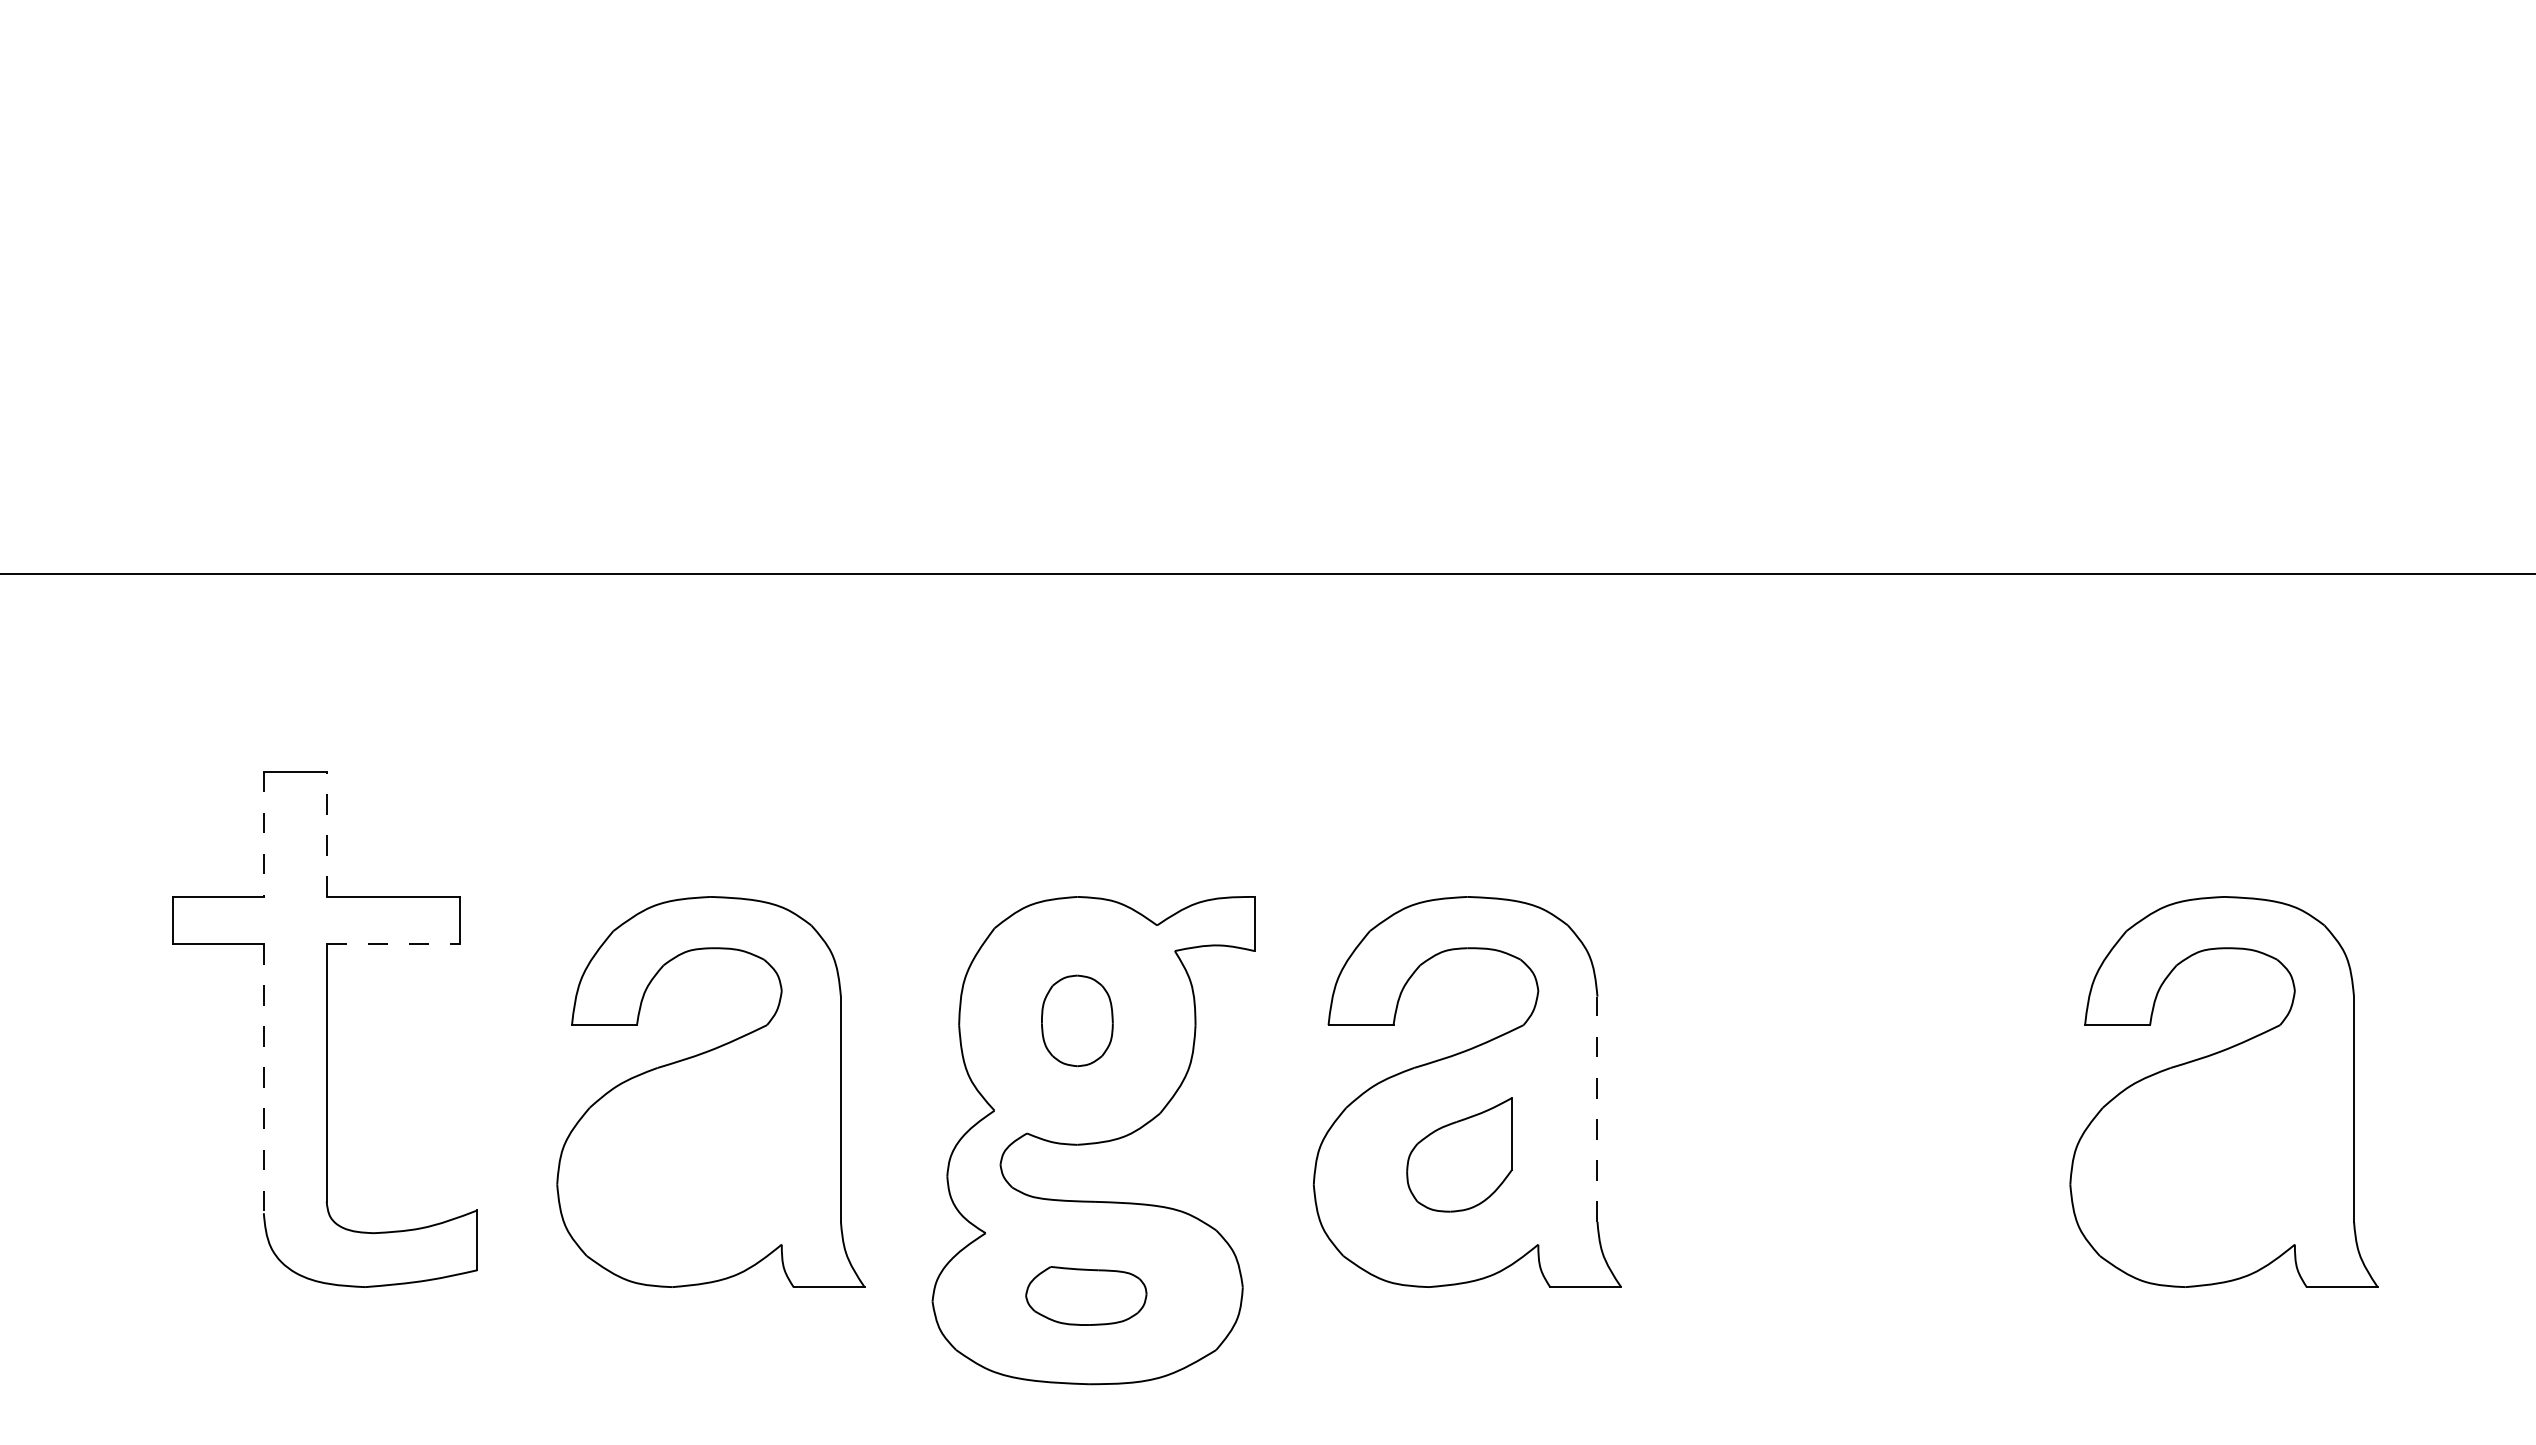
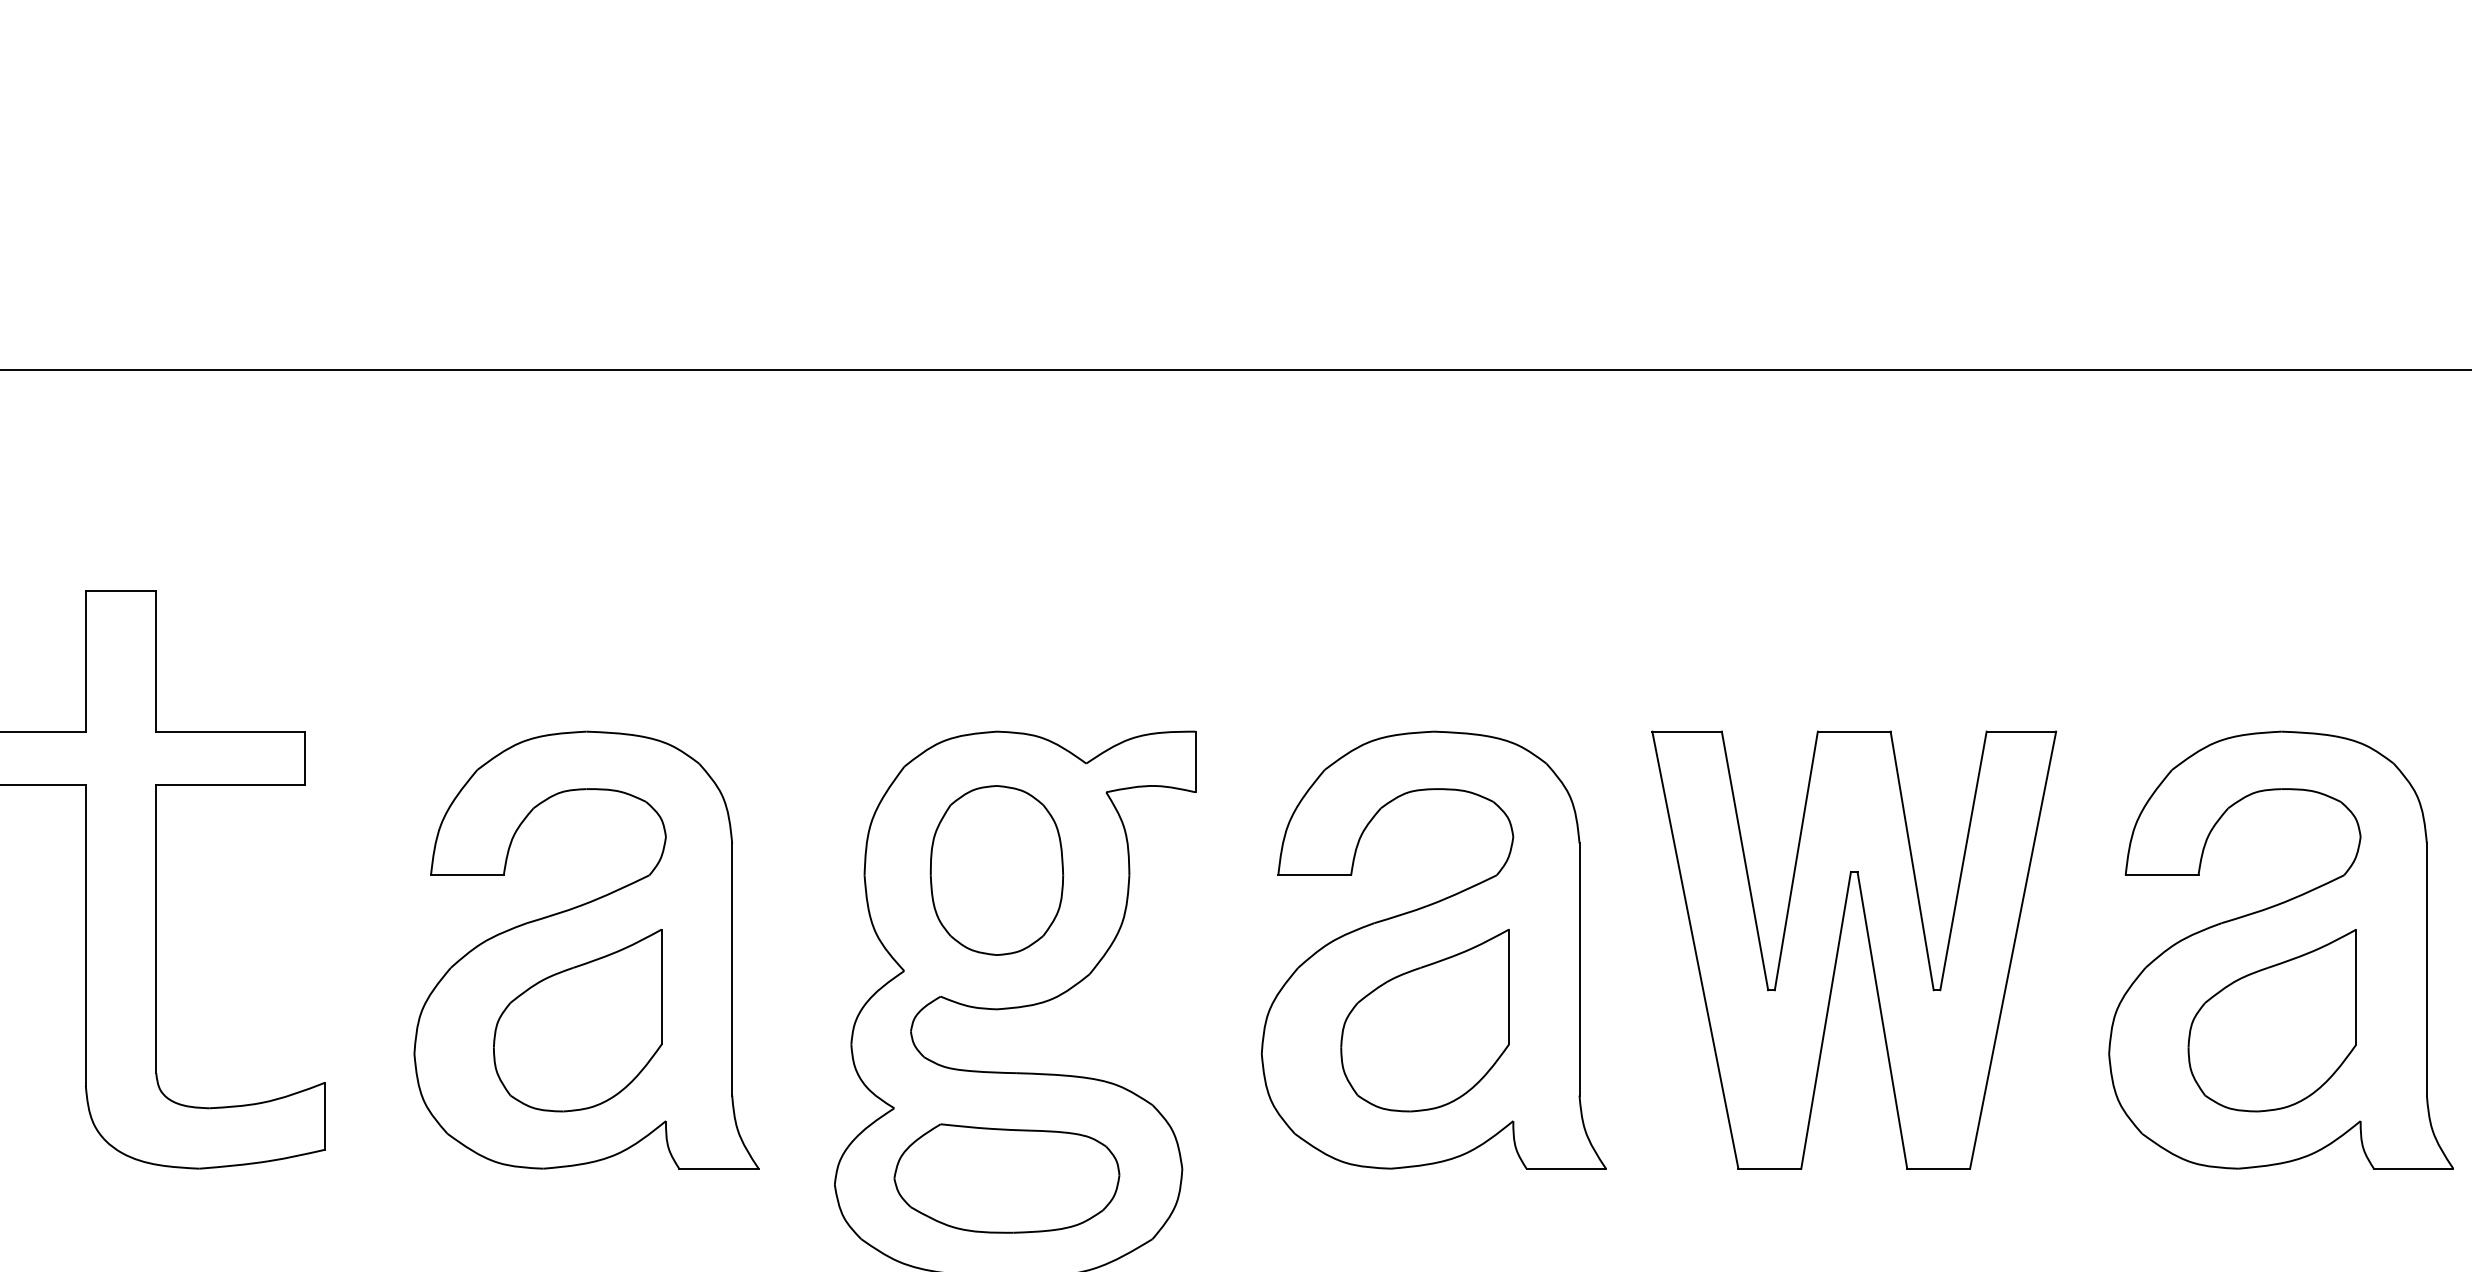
line: (263, 834) -> (85, 661), dashed -> solid
line: (326, 834) -> (156, 661), dashed -> solid
line: (393, 944) -> (231, 784), dashed -> solid
part: (1077, 1020) -> (997, 870), size x1.67
line: (263, 1078) -> (85, 935), dashed -> solid
part: (1829, 1091) -> (1839, 949), added
line: (1597, 1109) -> (1579, 969), dashed -> solid
part: (702, 1154) -> (577, 1020), added
part: (1459, 1154) -> (1425, 1020), size x1.43
part: (2215, 1154) -> (2271, 1020), added
part: (1086, 1295) -> (1007, 1178), size x1.67

